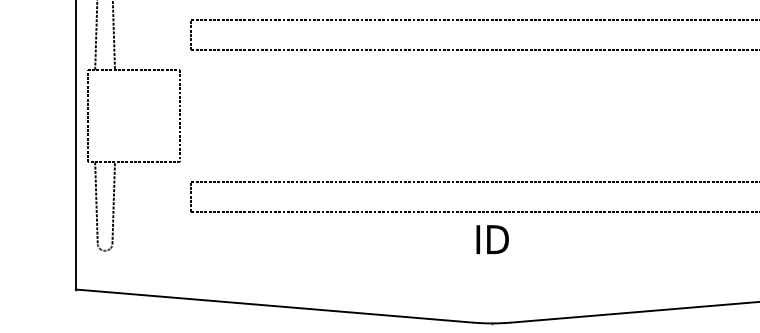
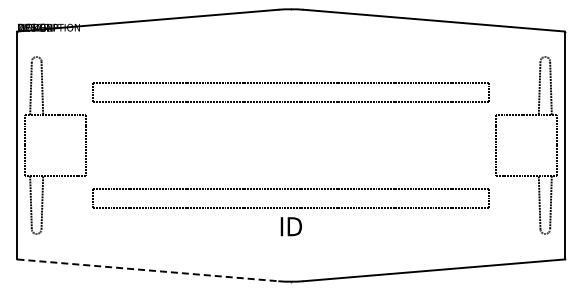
line: (273, 306) -> (147, 270), solid -> dashed

